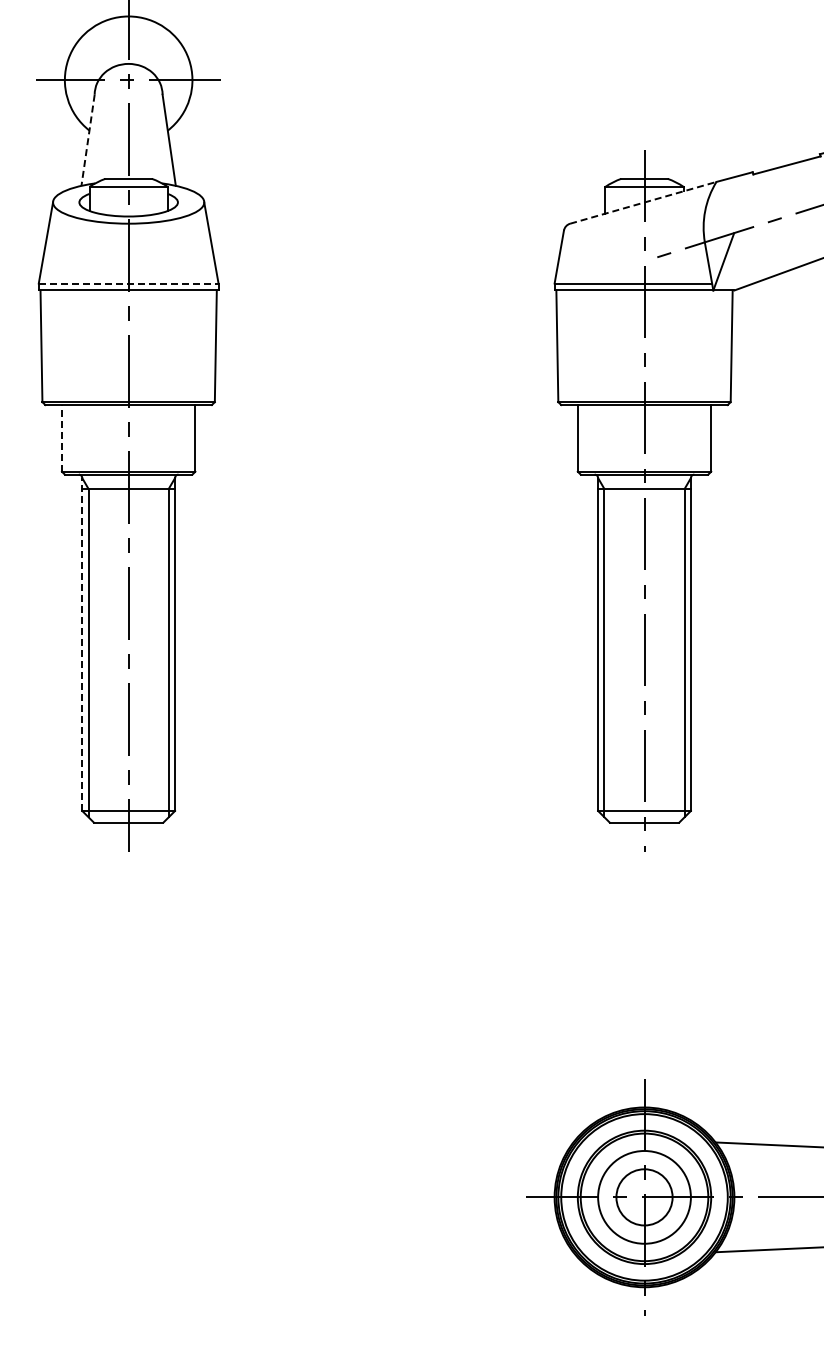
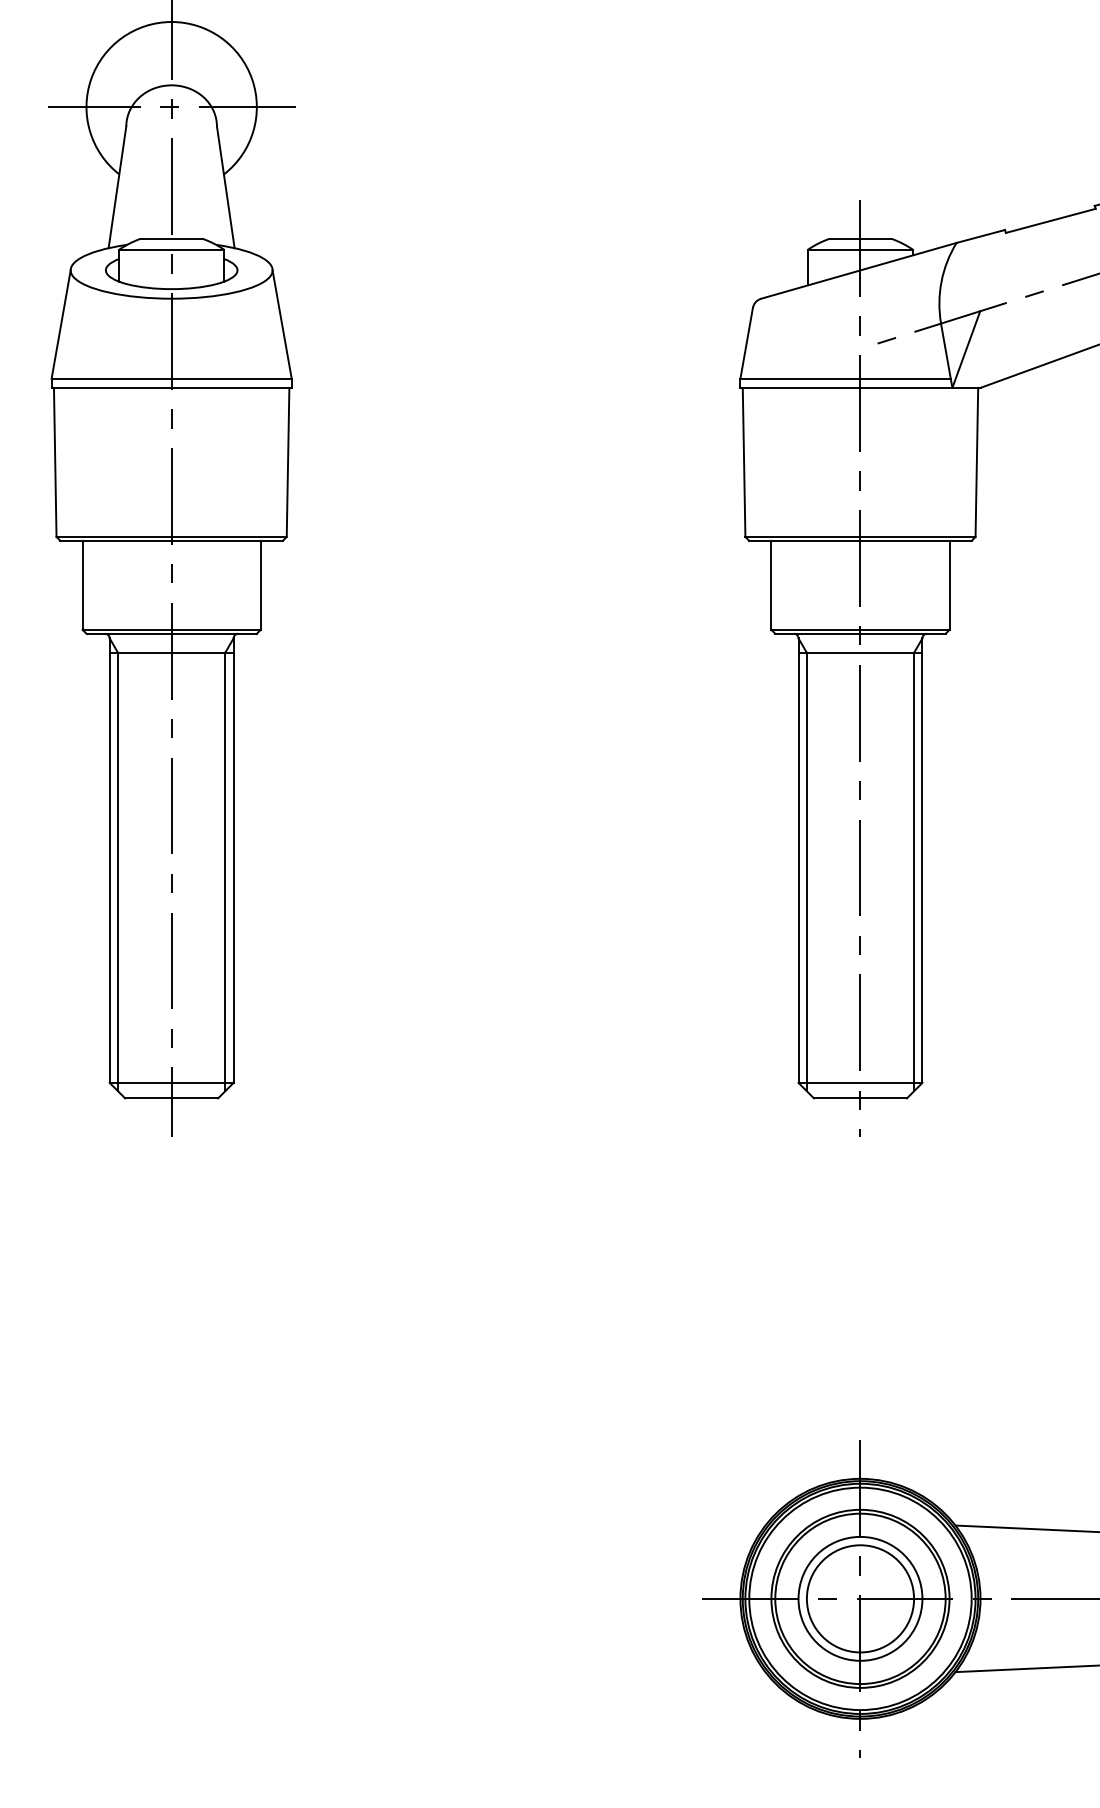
line: (88, 140) -> (118, 187), dashed -> solid
line: (643, 202) -> (859, 270), dashed -> solid
line: (128, 283) -> (171, 378), dashed -> solid
line: (61, 437) -> (81, 584), dashed -> solid
line: (82, 644) -> (110, 860), dashed -> solid
circle: (644, 1197) -> (860, 1599), size x1.43

